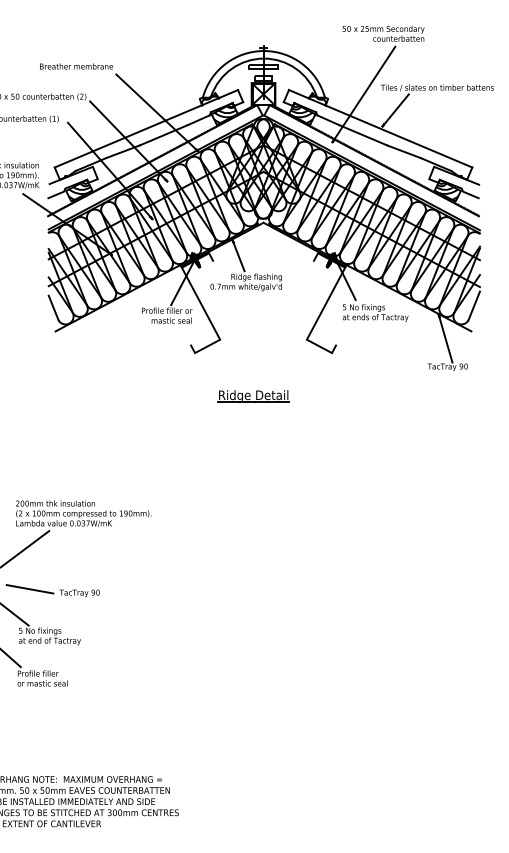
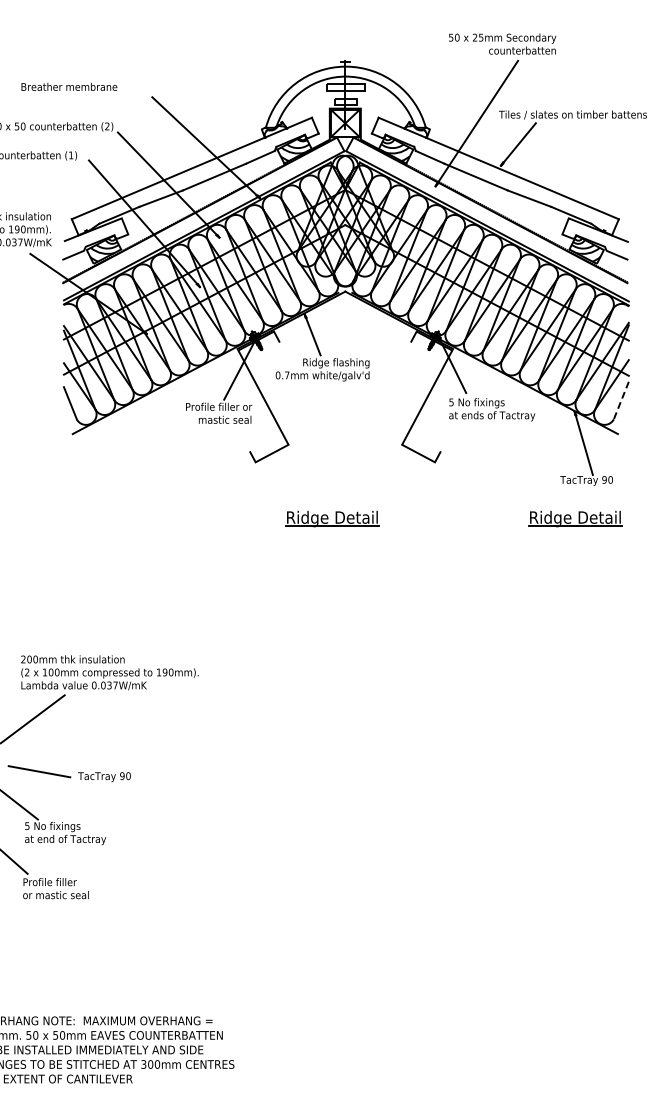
text: (76, 66) -> (69, 86), moved
line: (474, 305) -> (621, 400), solid -> dashed
part: (439, 395) -> (575, 518), added

